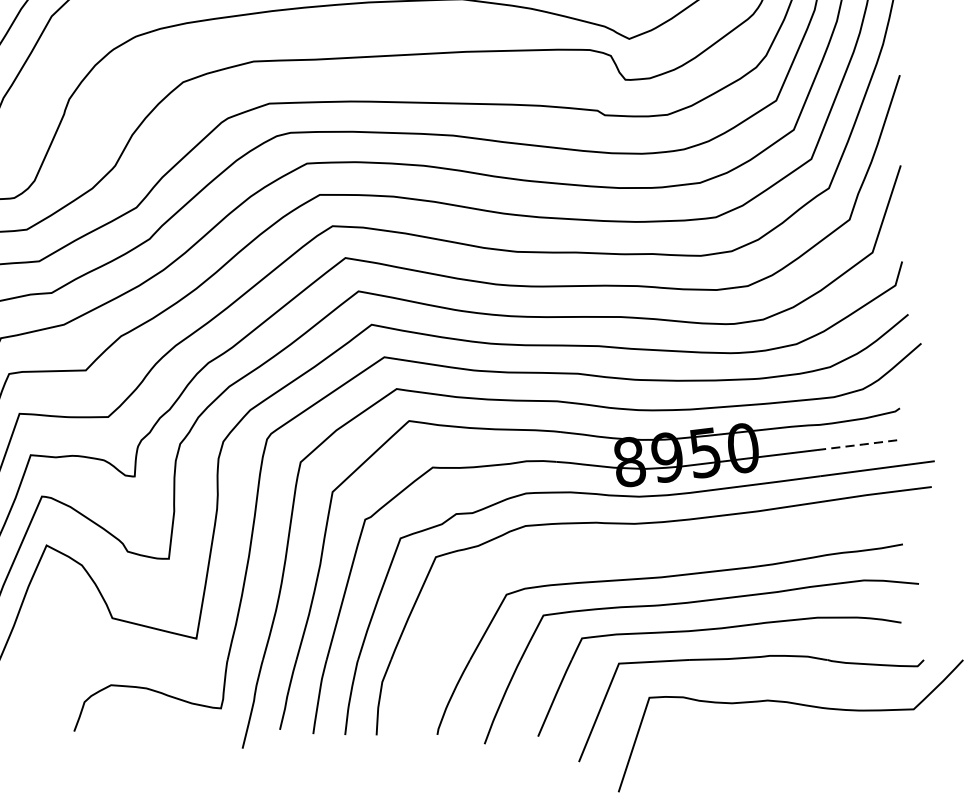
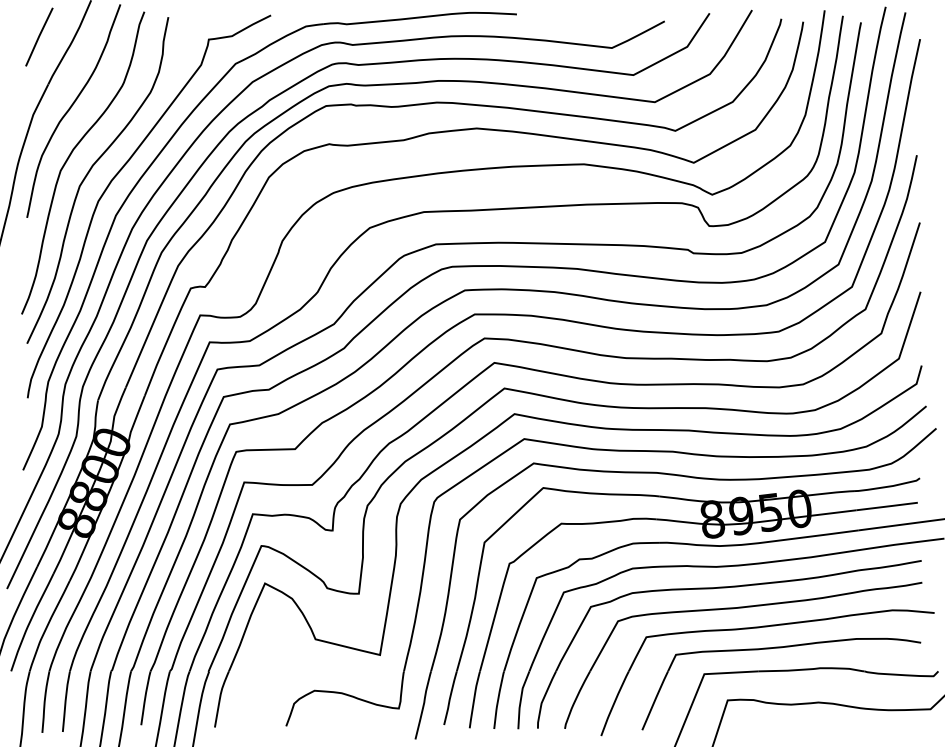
line: (857, 445) -> (887, 506), dashed -> solid
part: (647, 551) -> (726, 588), added

